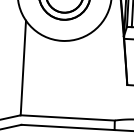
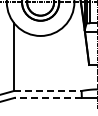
line: (67, 118) -> (47, 91), solid -> dashed
line: (66, 126) -> (47, 97), solid -> dashed

